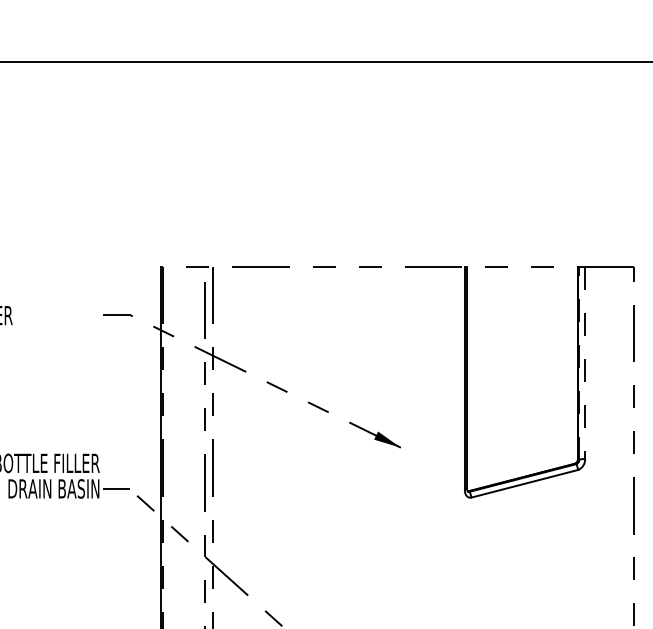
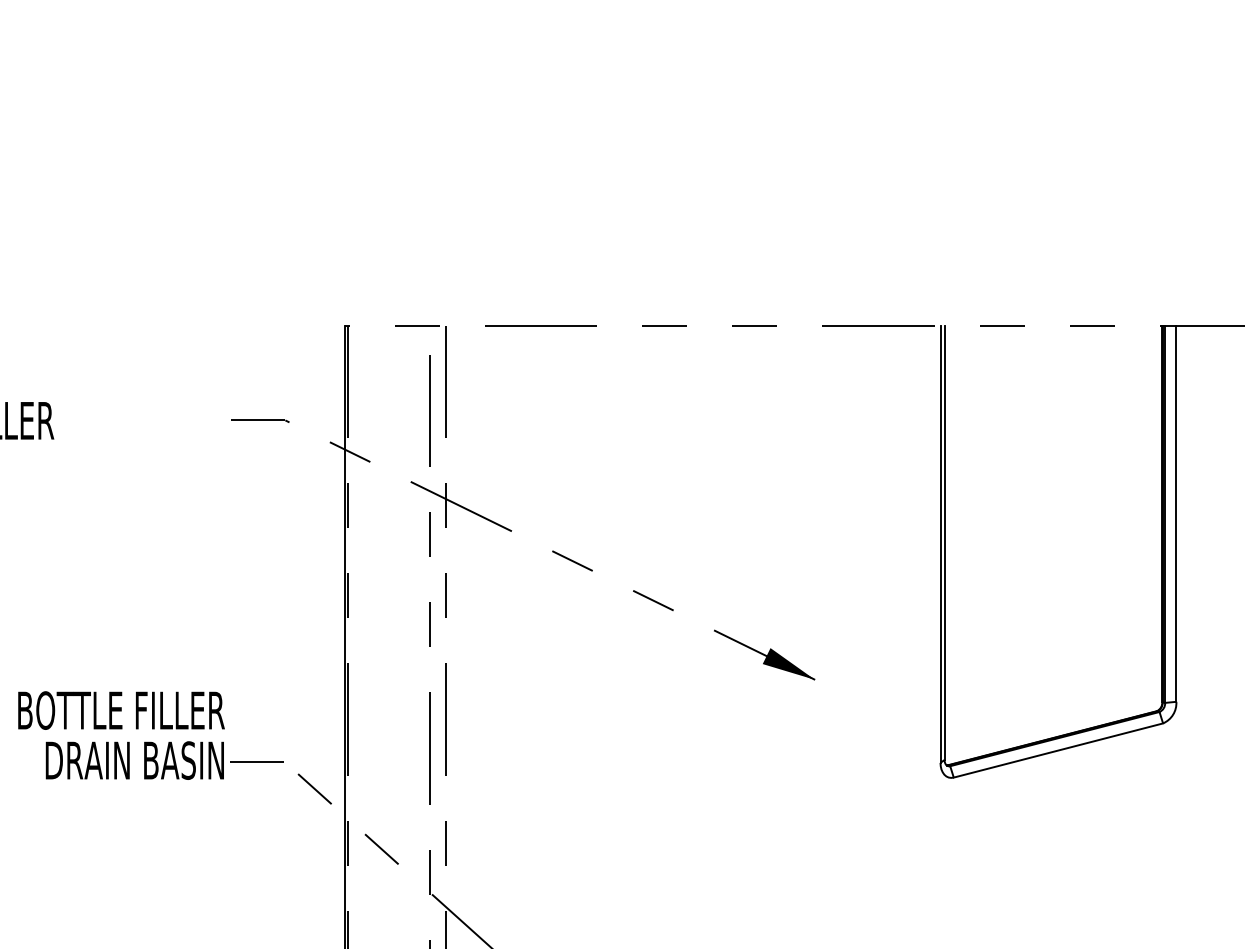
line: (579, 362) -> (1165, 512), dashed -> solid
line: (585, 363) -> (1177, 514), dashed -> solid

